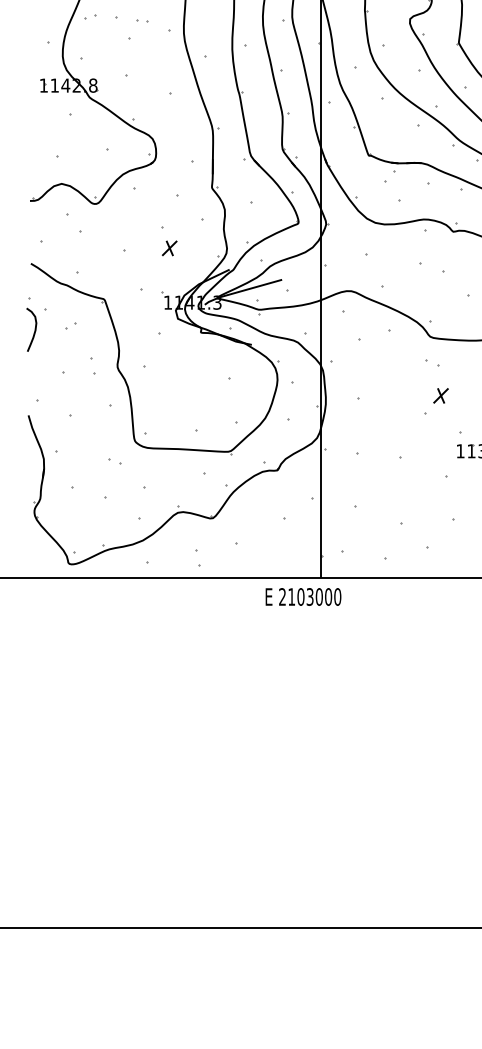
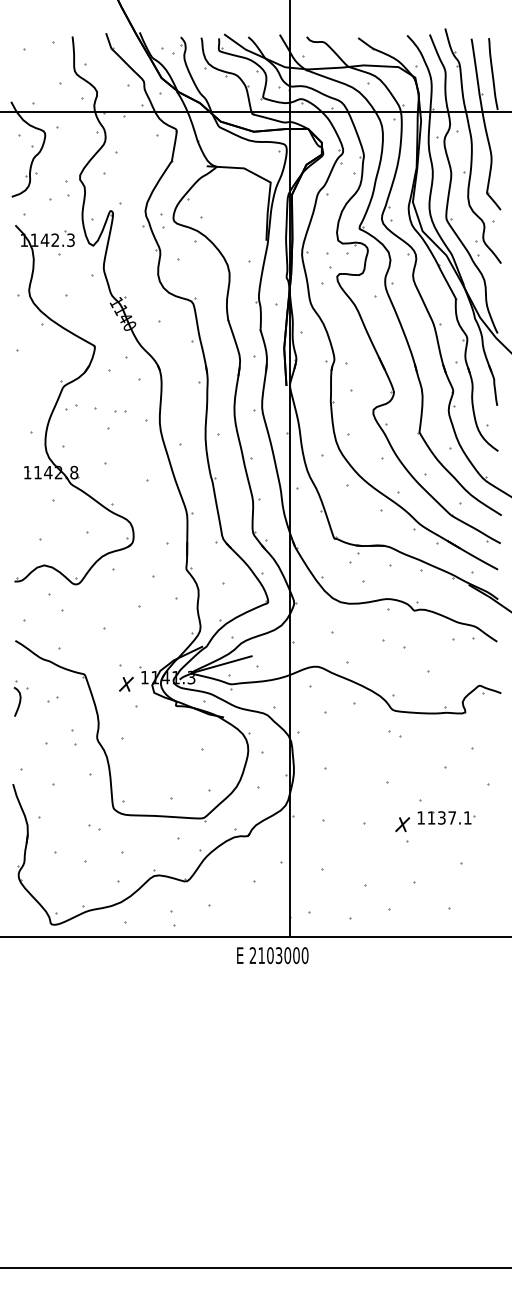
part: (169, 247) -> (126, 683), moved
part: (36, 324) -> (20, 698), size x0.71
part: (440, 395) -> (402, 824), moved

